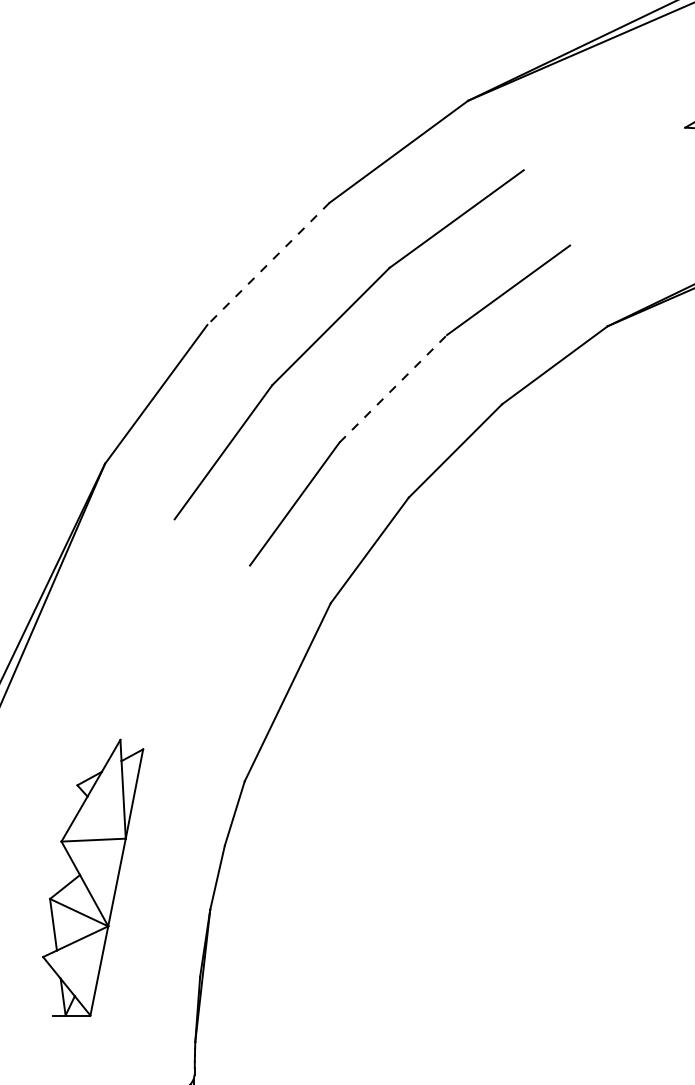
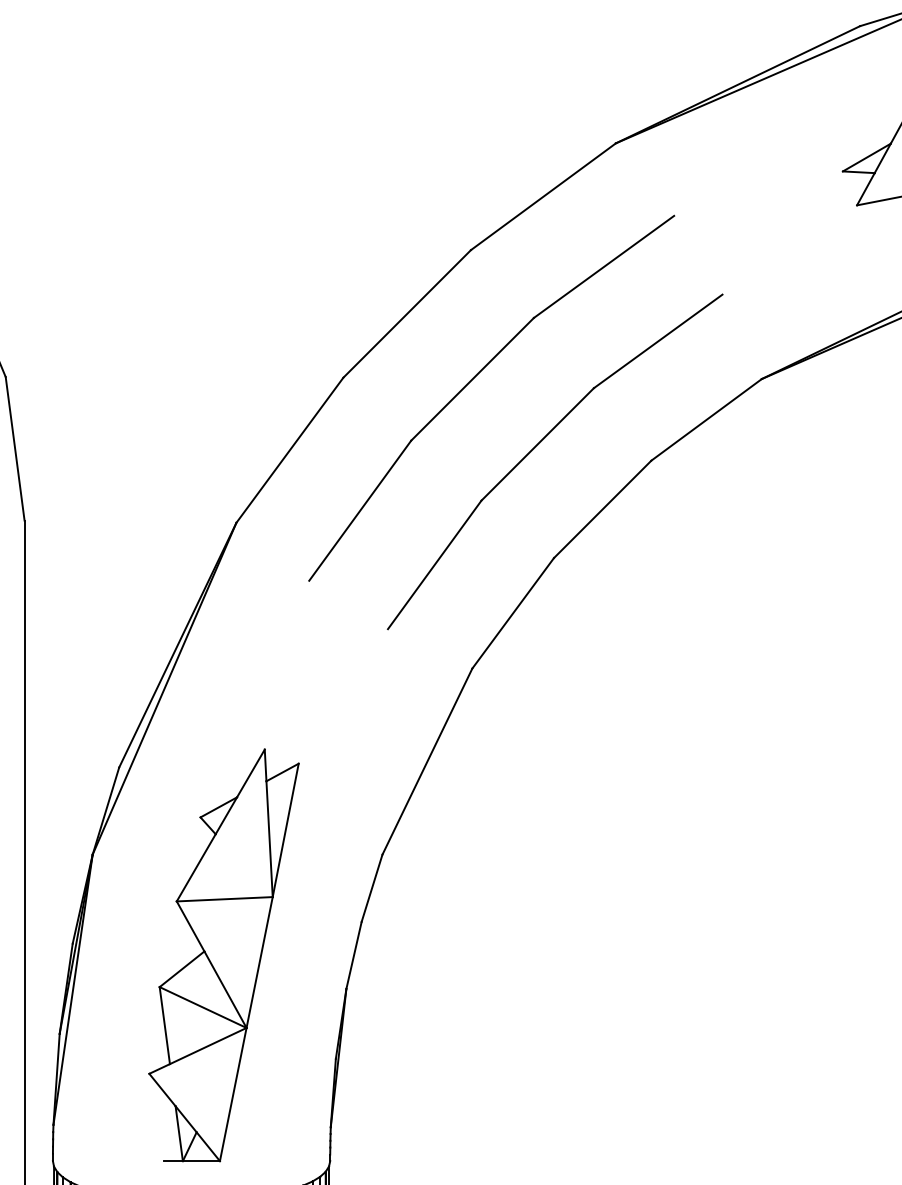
line: (267, 264) -> (406, 314), dashed -> solid
line: (394, 388) -> (538, 444), dashed -> solid
part: (92, 877) -> (223, 955), size x1.43

